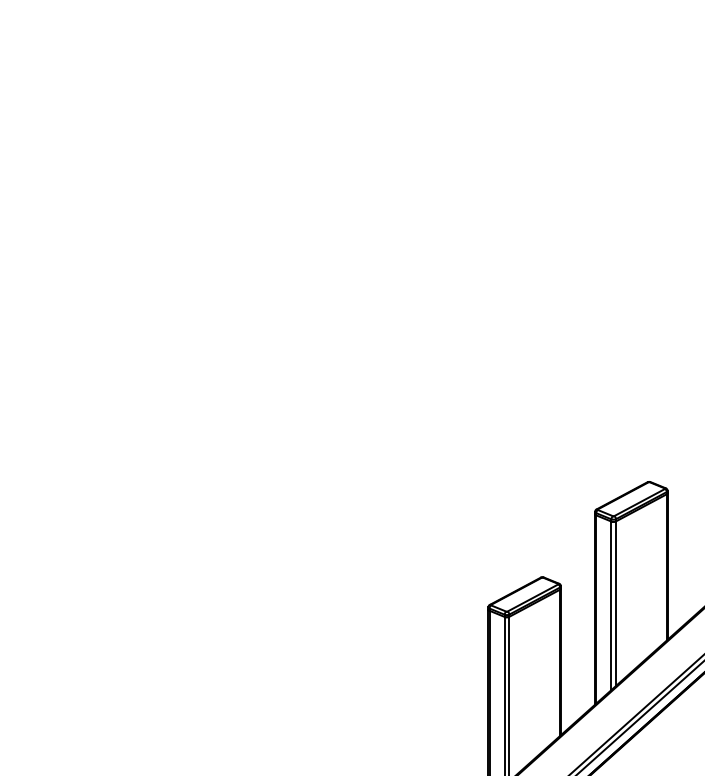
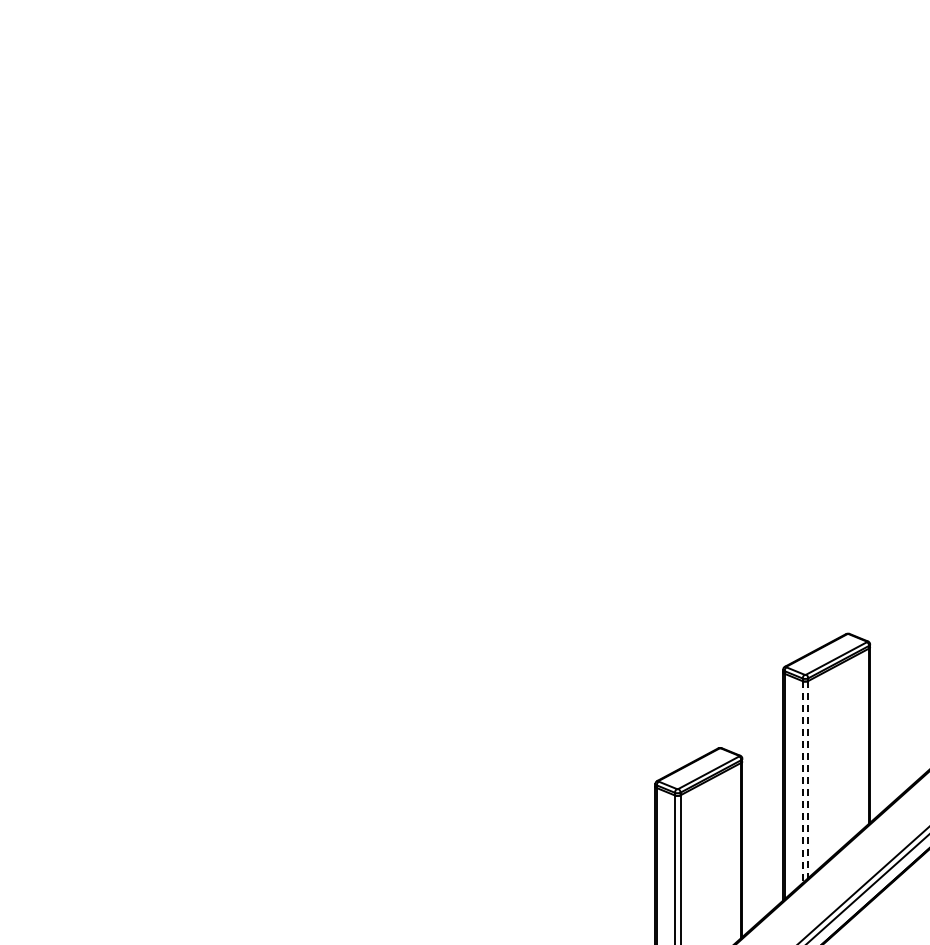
line: (616, 603) -> (808, 779), solid -> dashed
line: (611, 606) -> (802, 782), solid -> dashed

